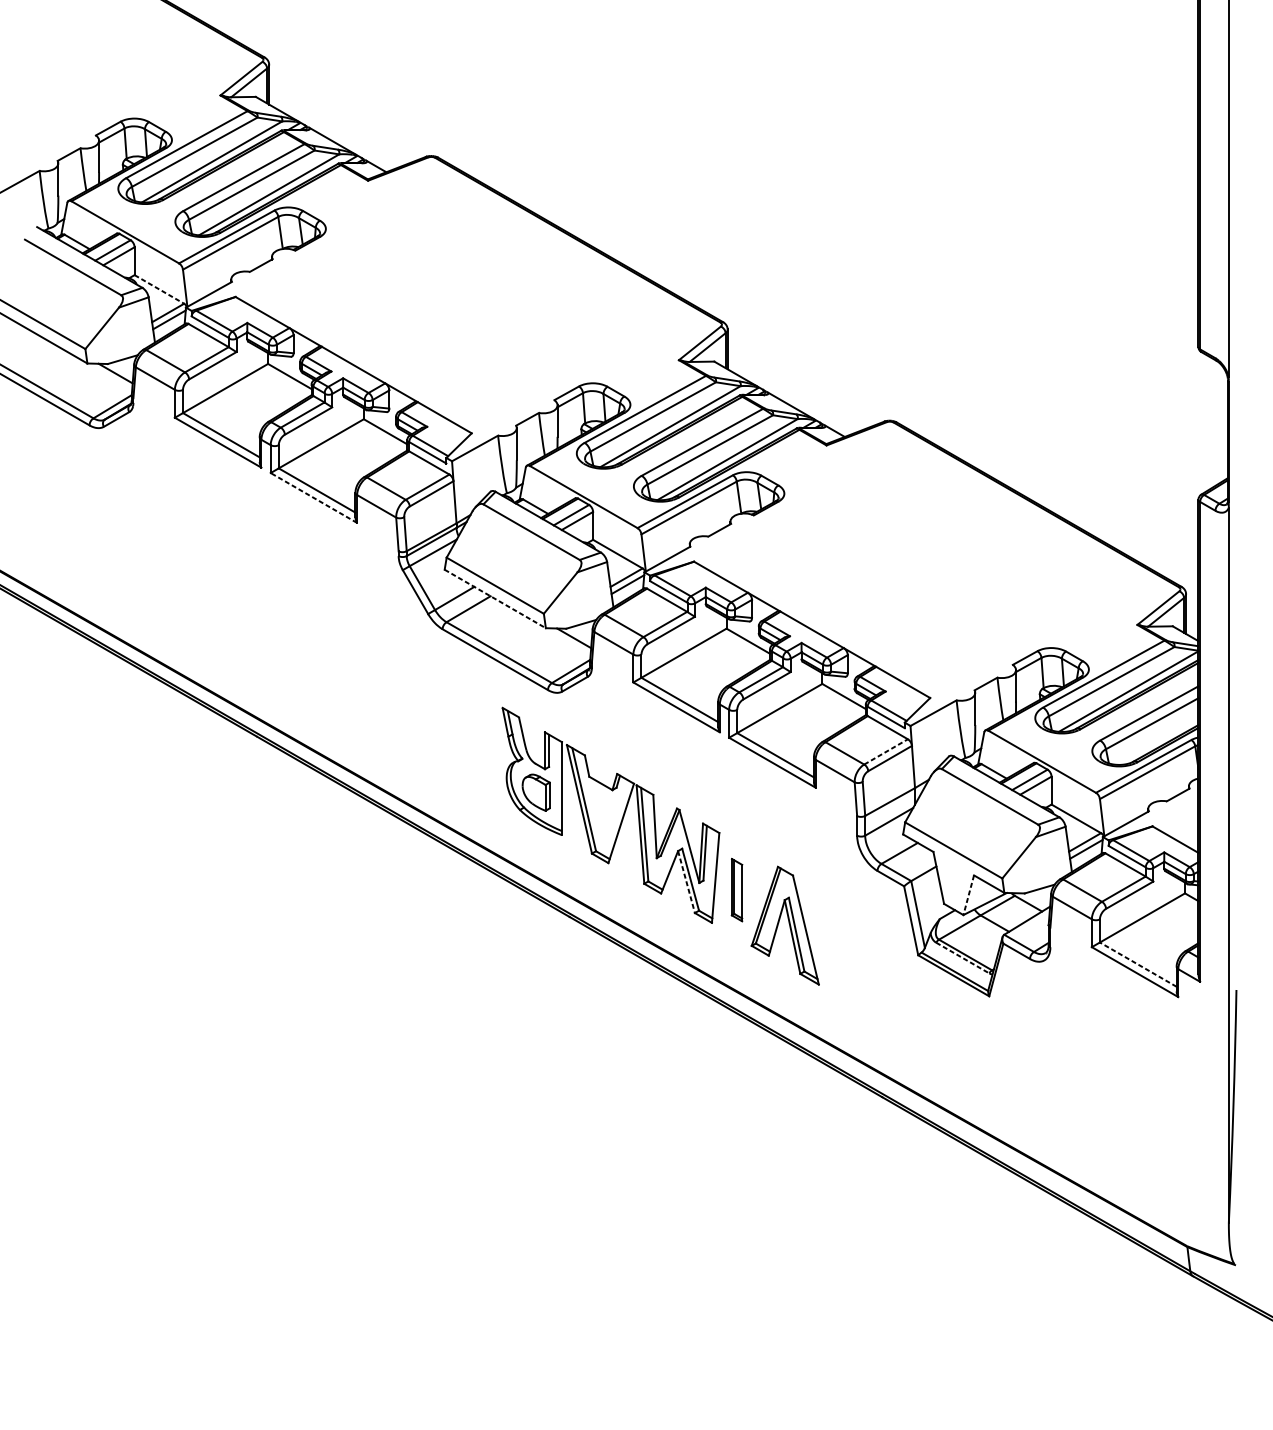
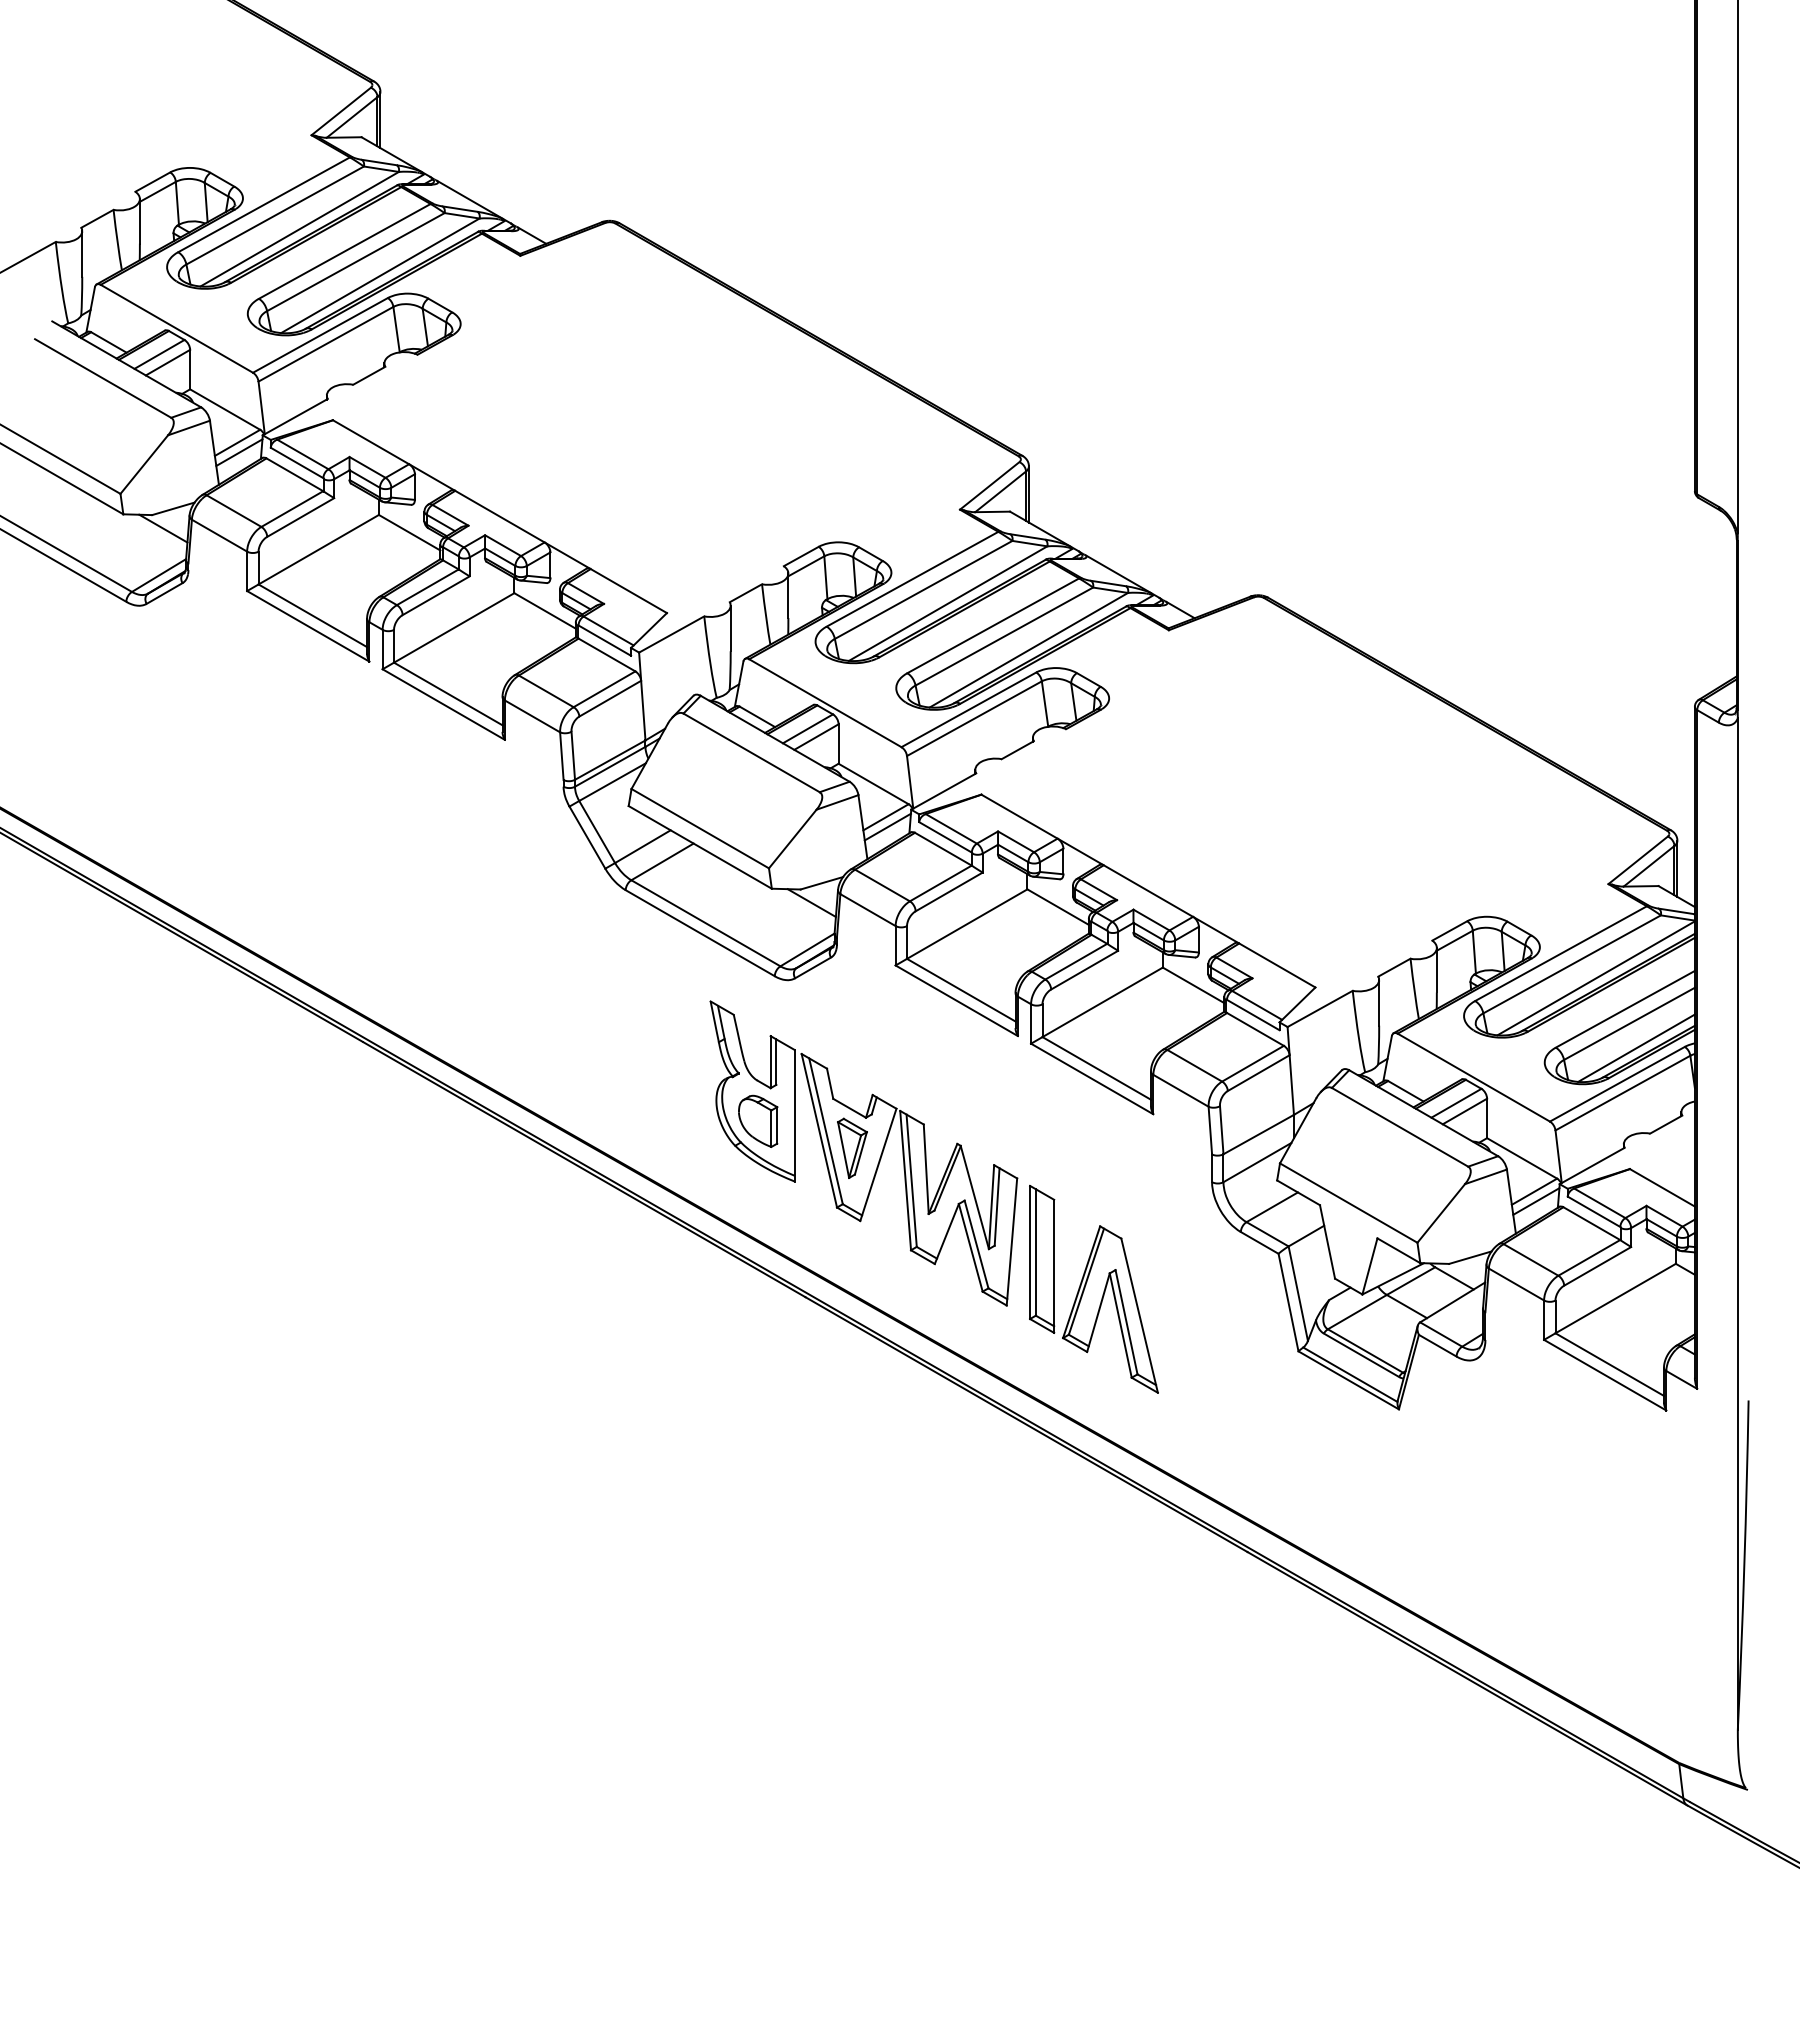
line: (159, 289) -> (225, 409), dashed -> solid
line: (313, 497) -> (443, 704), dashed -> solid
line: (495, 599) -> (700, 847), dashed -> solid
line: (1157, 740) -> (1636, 1047), added
line: (886, 751) -> (1253, 1063), dashed -> solid
part: (602, 811) -> (852, 1147), added
line: (686, 882) -> (970, 1248), dashed -> solid
part: (737, 889) -> (1042, 1258), size x1.67
line: (968, 895) -> (1369, 1266), dashed -> solid
line: (962, 958) -> (1361, 1355), dashed -> solid
line: (1138, 964) -> (1609, 1364), dashed -> solid

